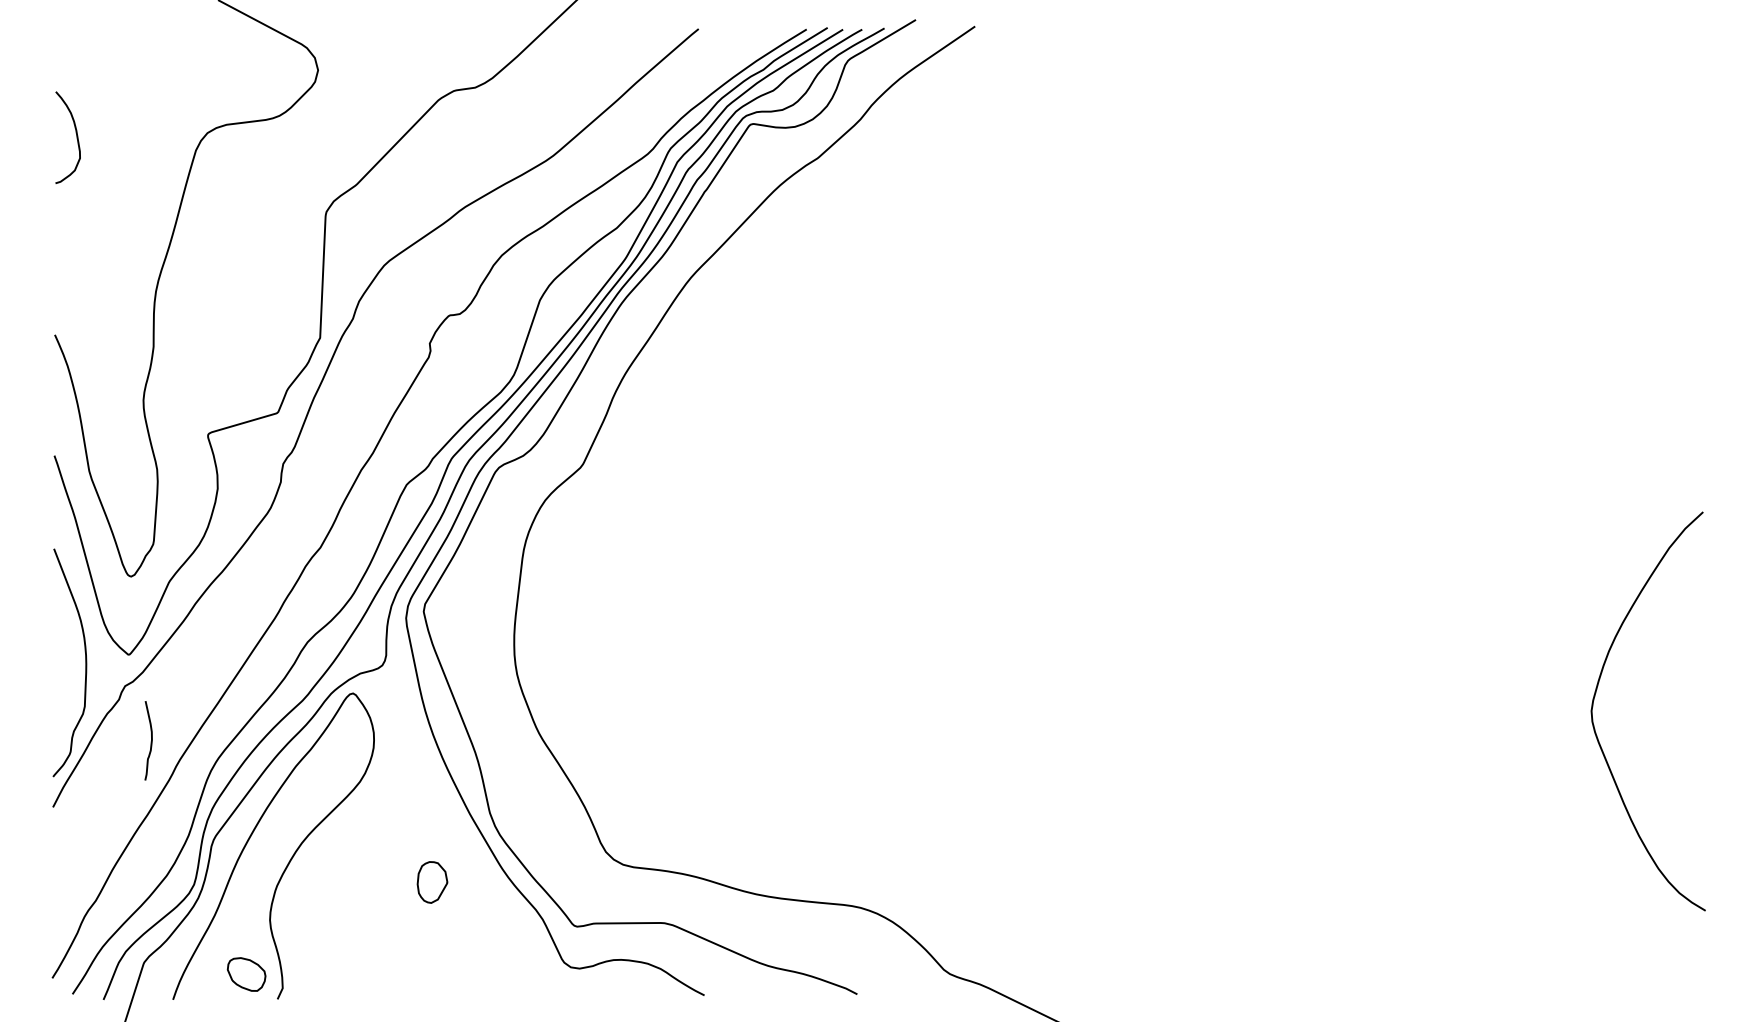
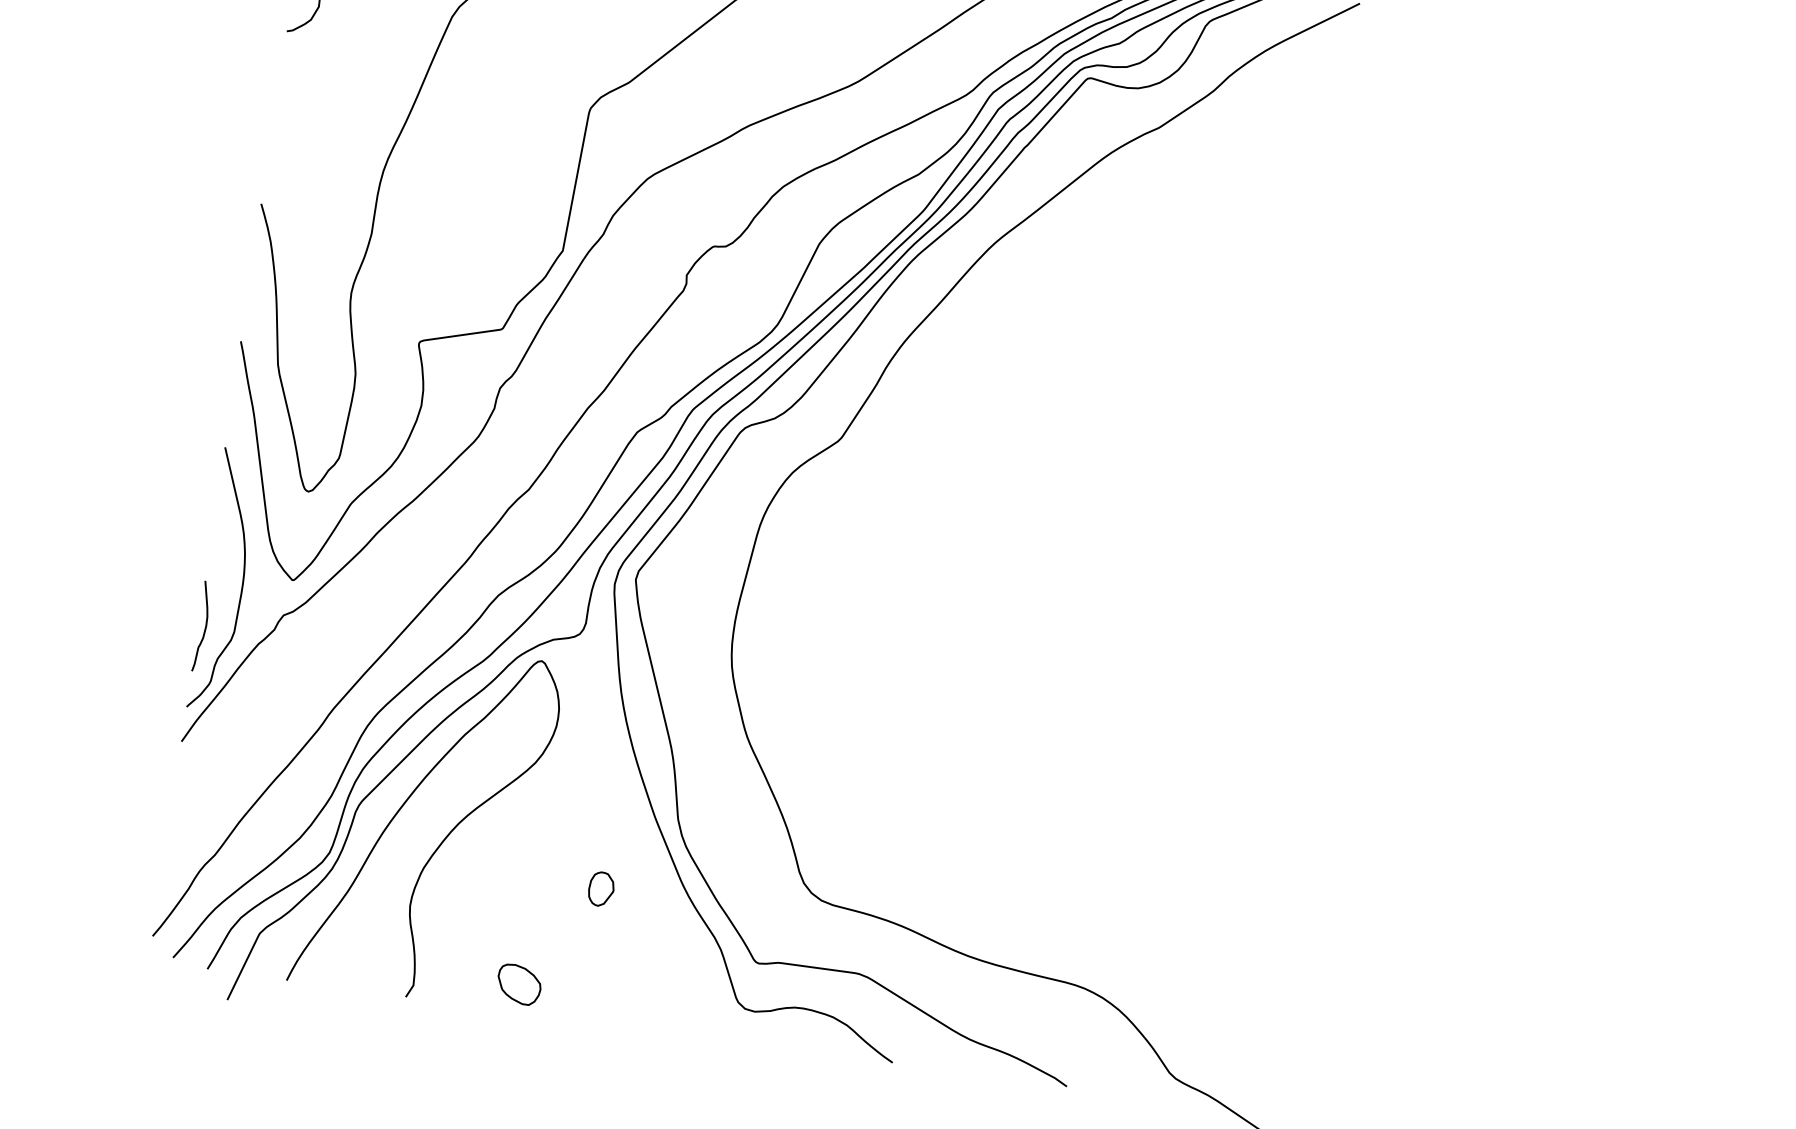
curve: (150, 741) -> (204, 627), moved
part: (432, 881) -> (601, 888), size x0.71
part: (246, 974) -> (519, 984), moved

